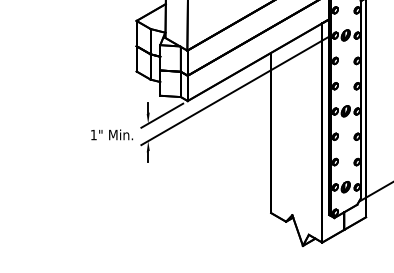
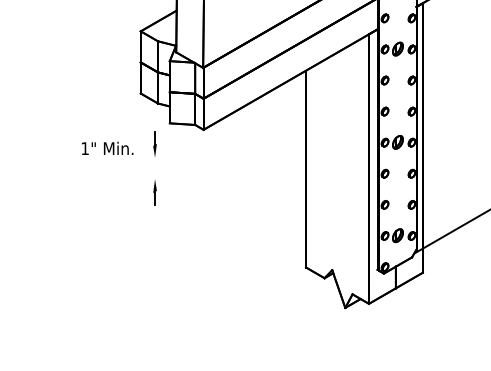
line: (234, 91) -> (261, 117), removed
line: (162, 115) -> (172, 147), removed
text: (111, 134) -> (107, 147), moved

